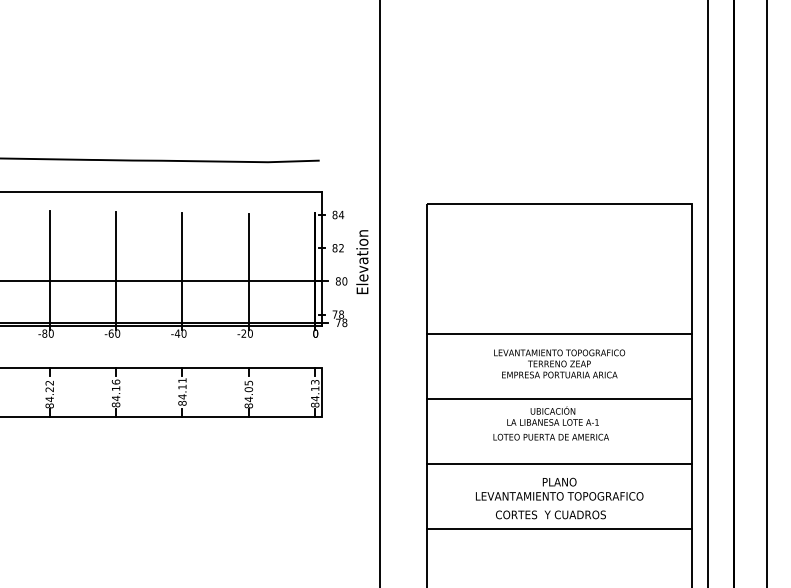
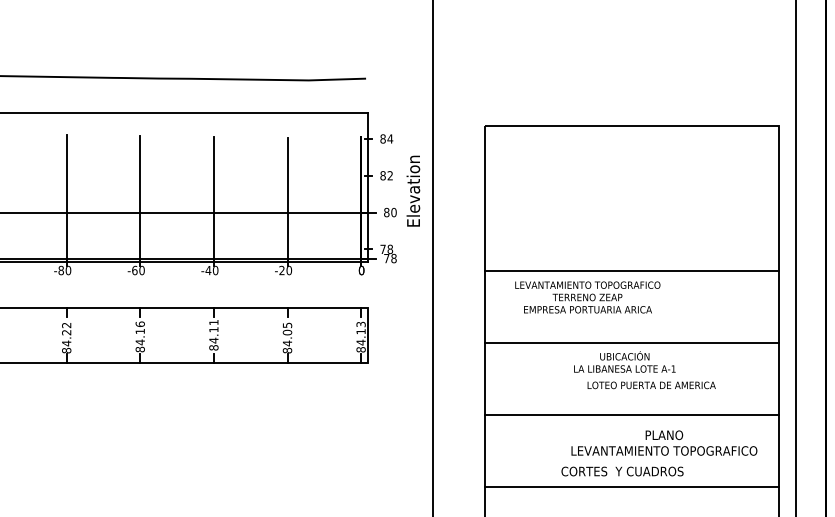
text: (559, 363) -> (587, 296), moved
text: (550, 436) -> (650, 384), moved
text: (559, 488) -> (664, 442), moved

